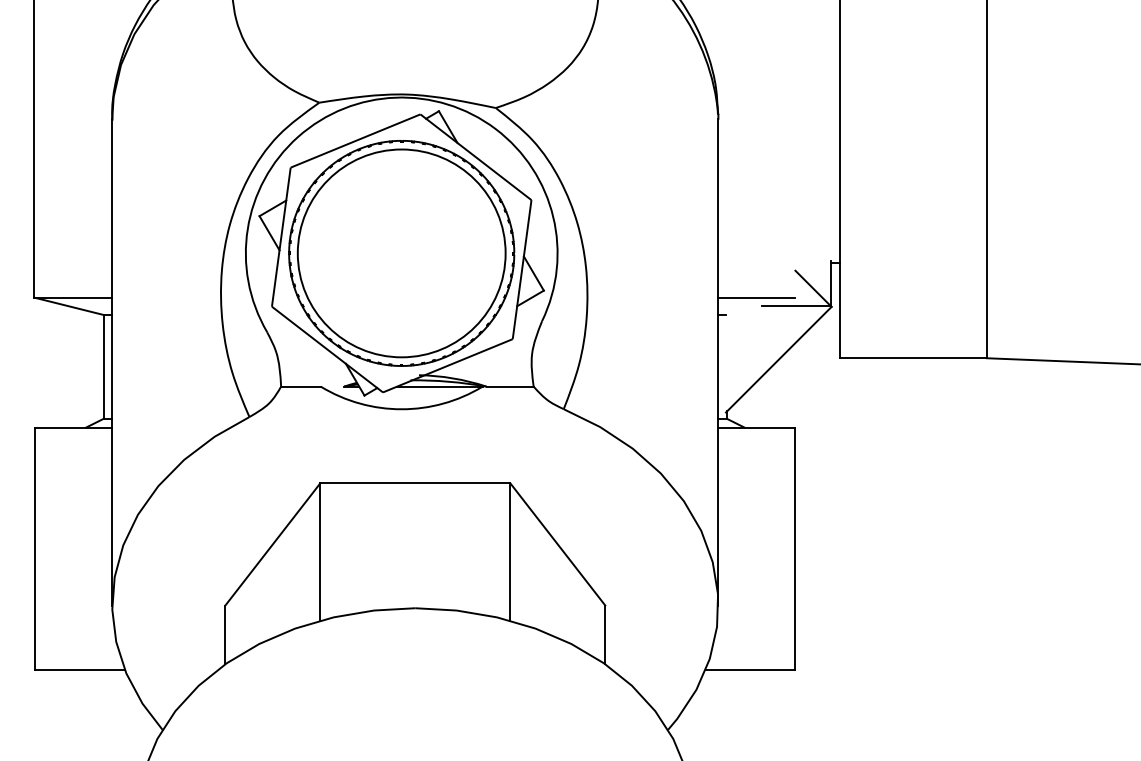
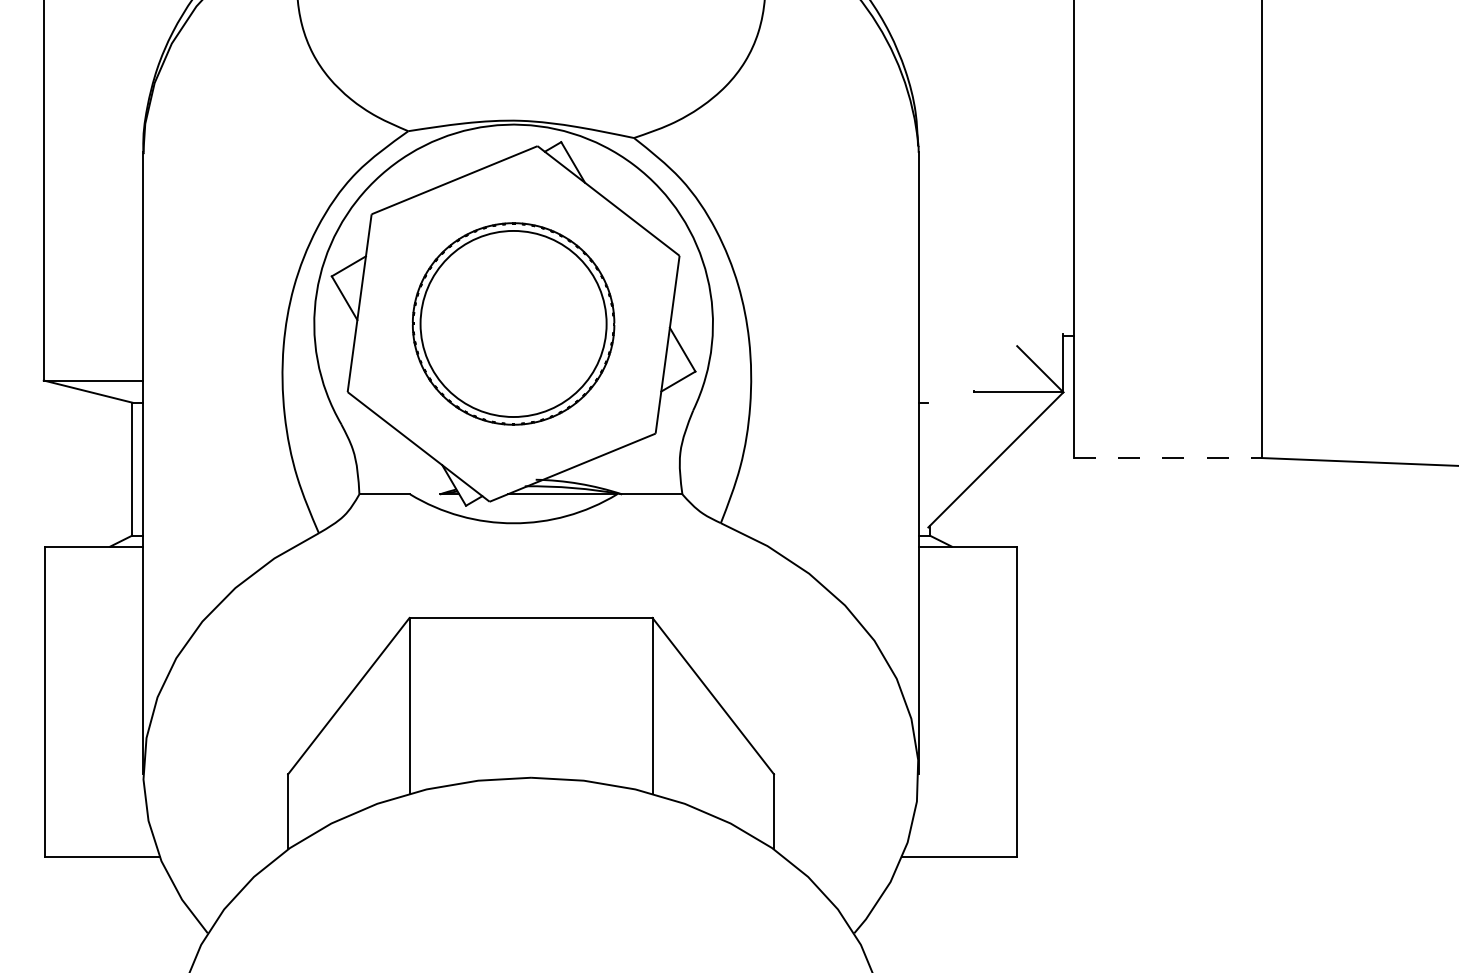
part: (401, 253) -> (513, 323), size x0.7
line: (756, 297) -> (967, 380), removed
line: (913, 358) -> (1168, 458), solid -> dashed

